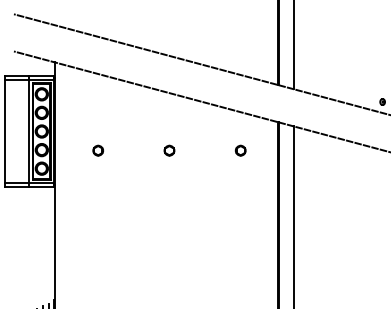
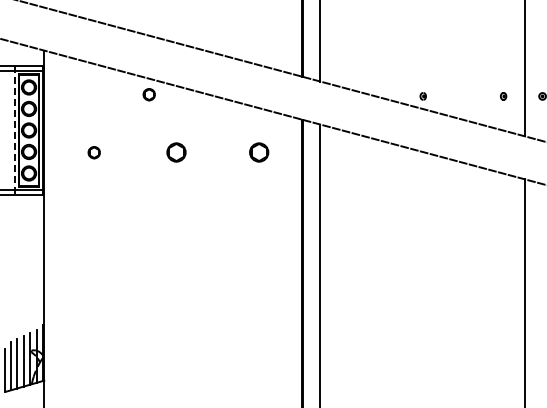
circle: (145, 100) -> (148, 94), added
line: (29, 131) -> (14, 130), solid -> dashed
part: (169, 150) -> (176, 152), size x1.6
circle: (240, 150) -> (258, 152), size x1.6

